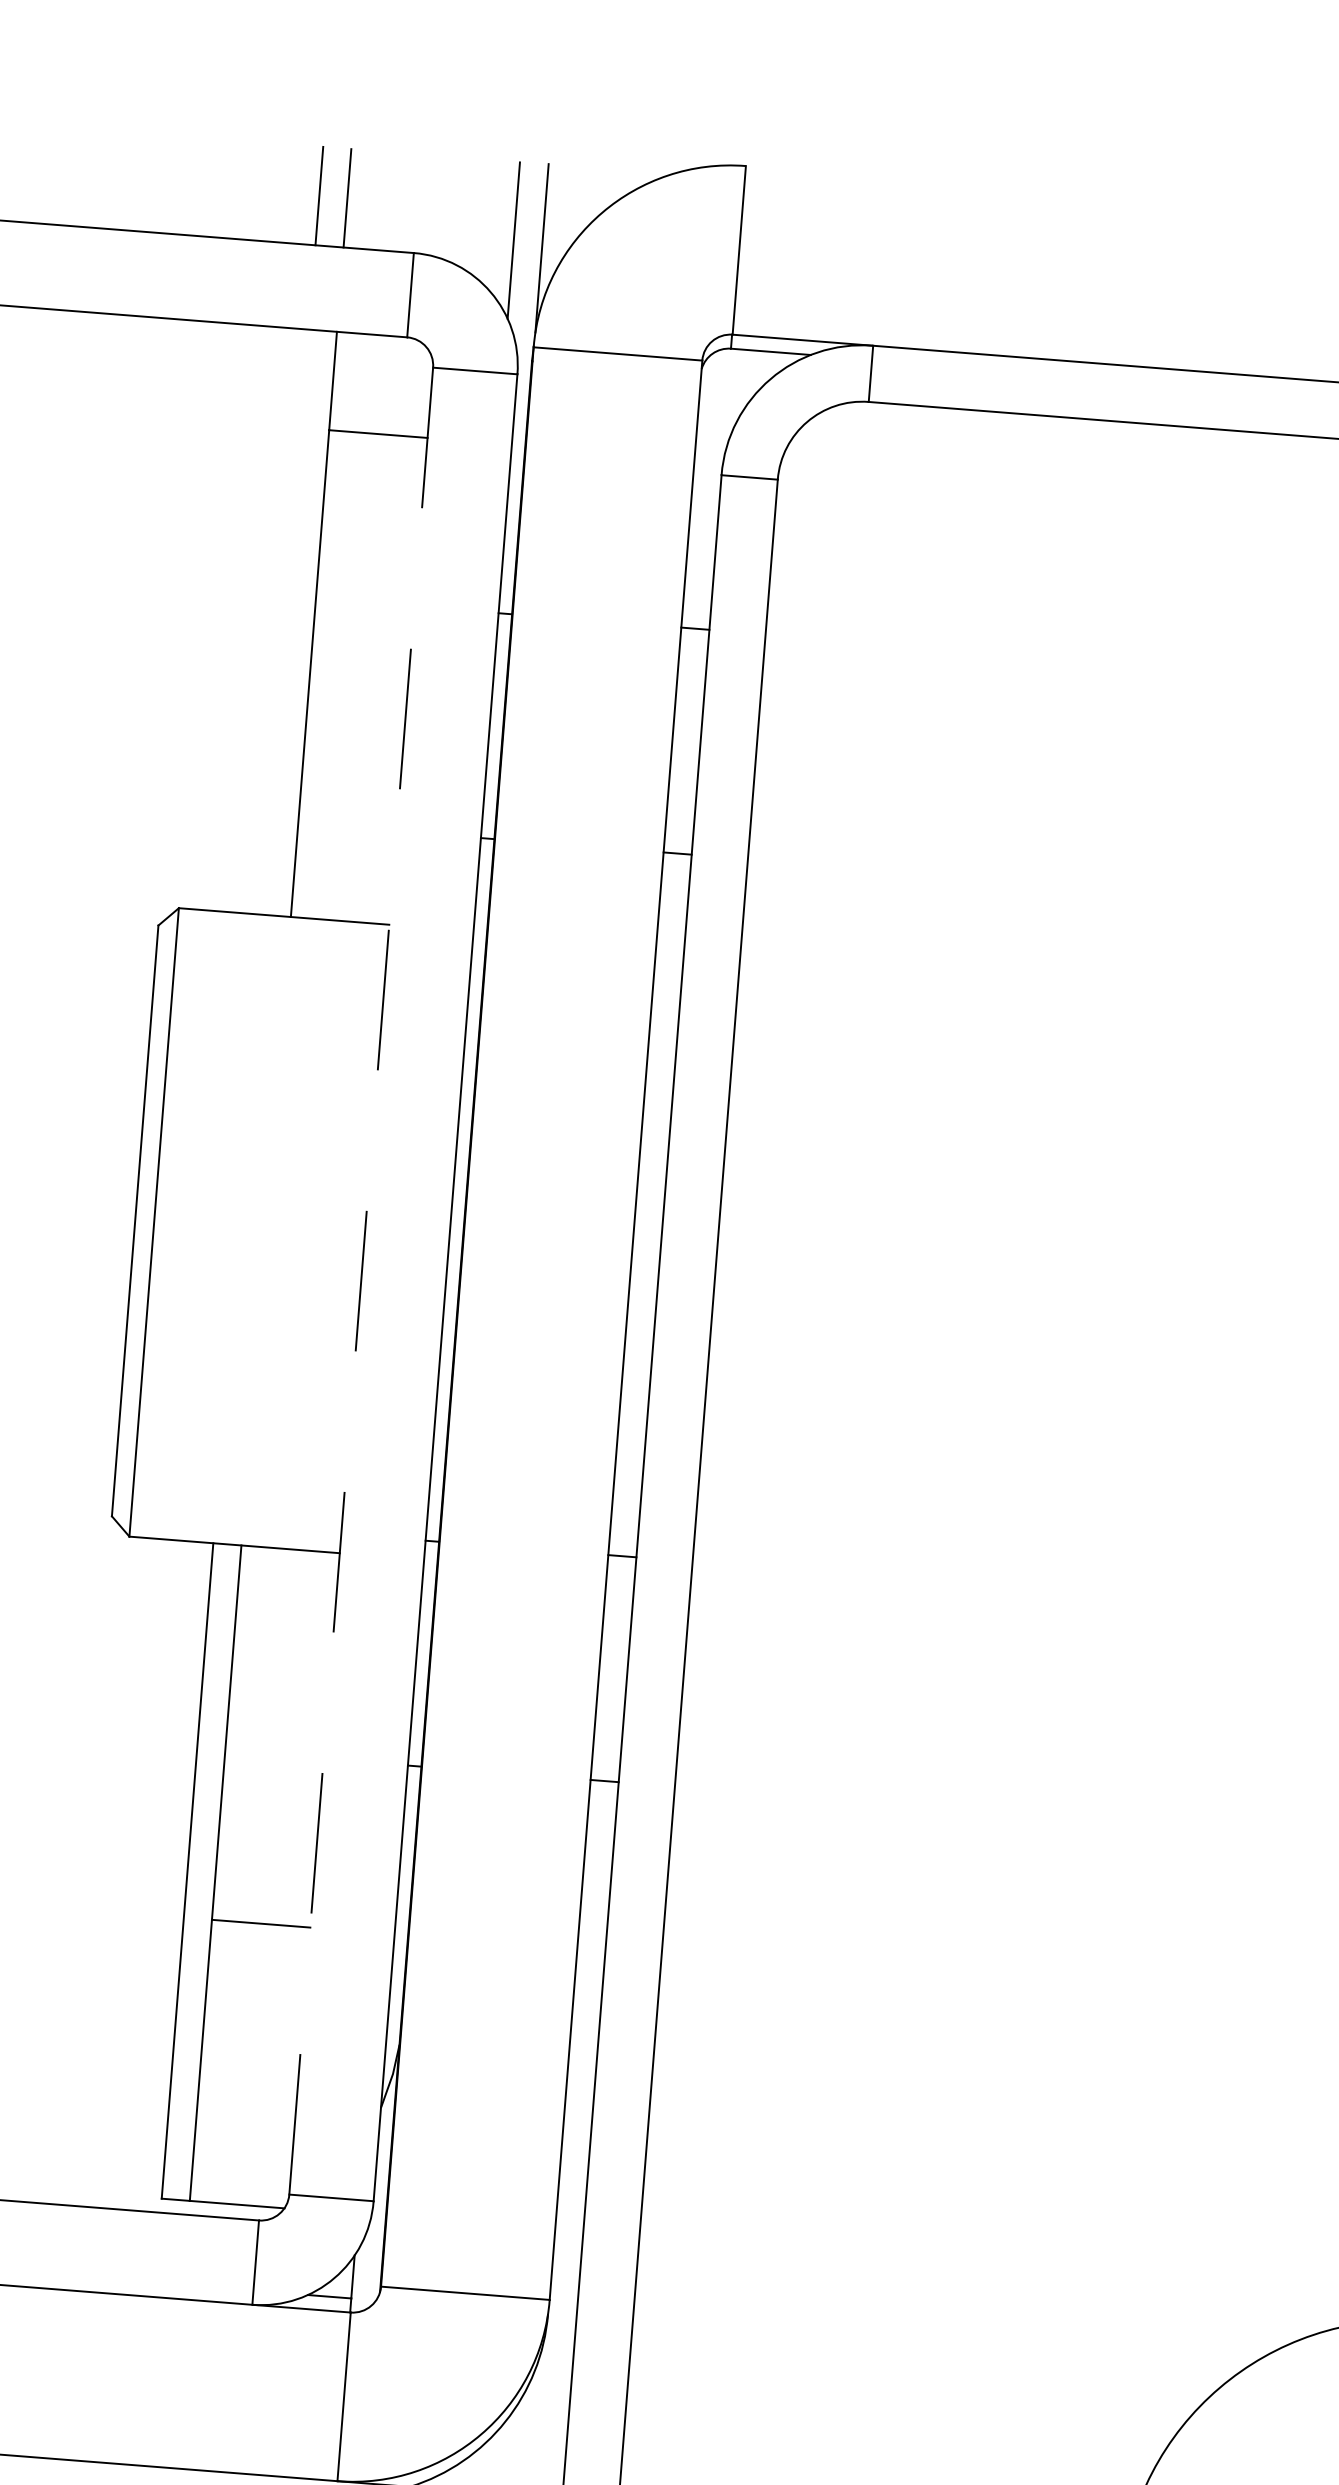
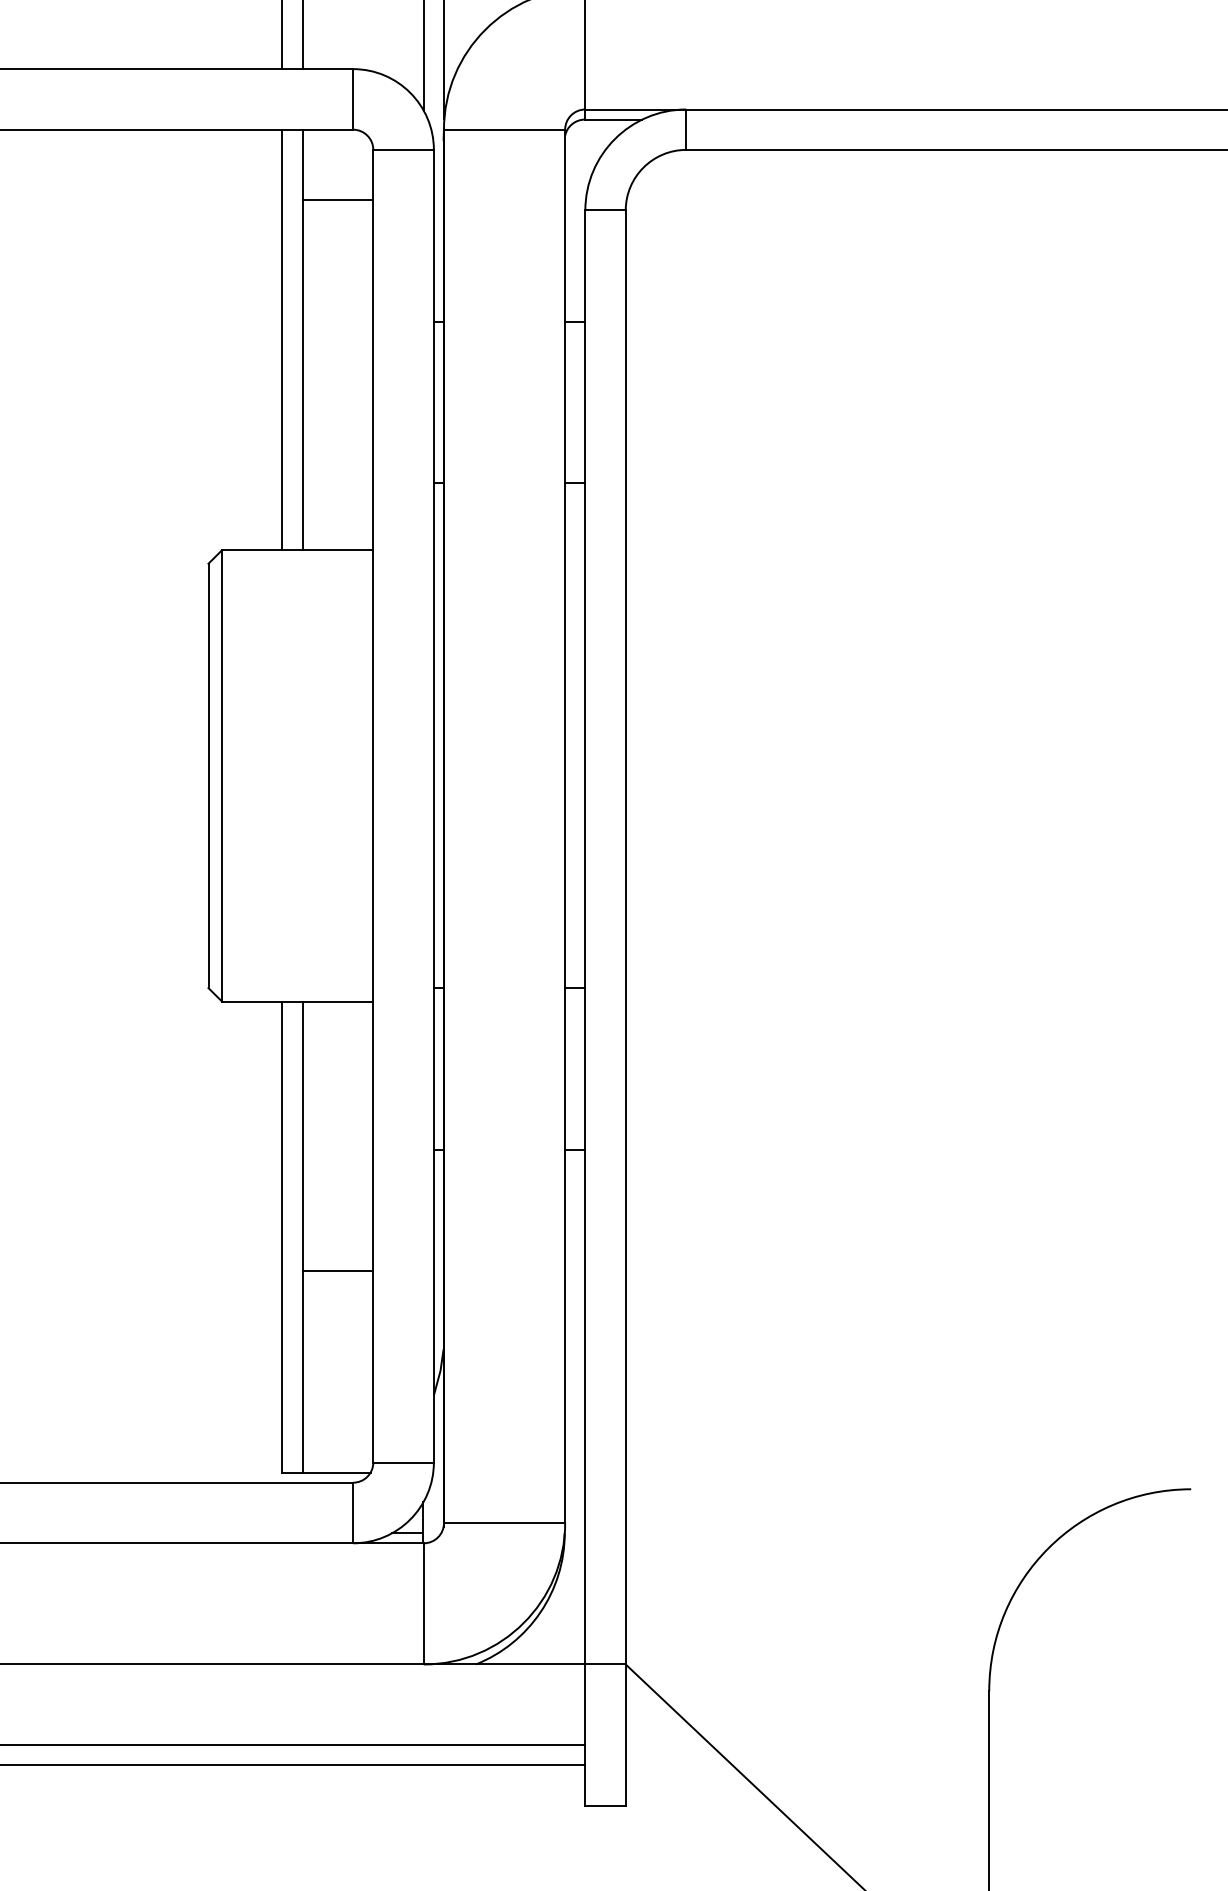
line: (285, 621) -> (282, 339), added
line: (361, 1281) -> (373, 806), dashed -> solid

